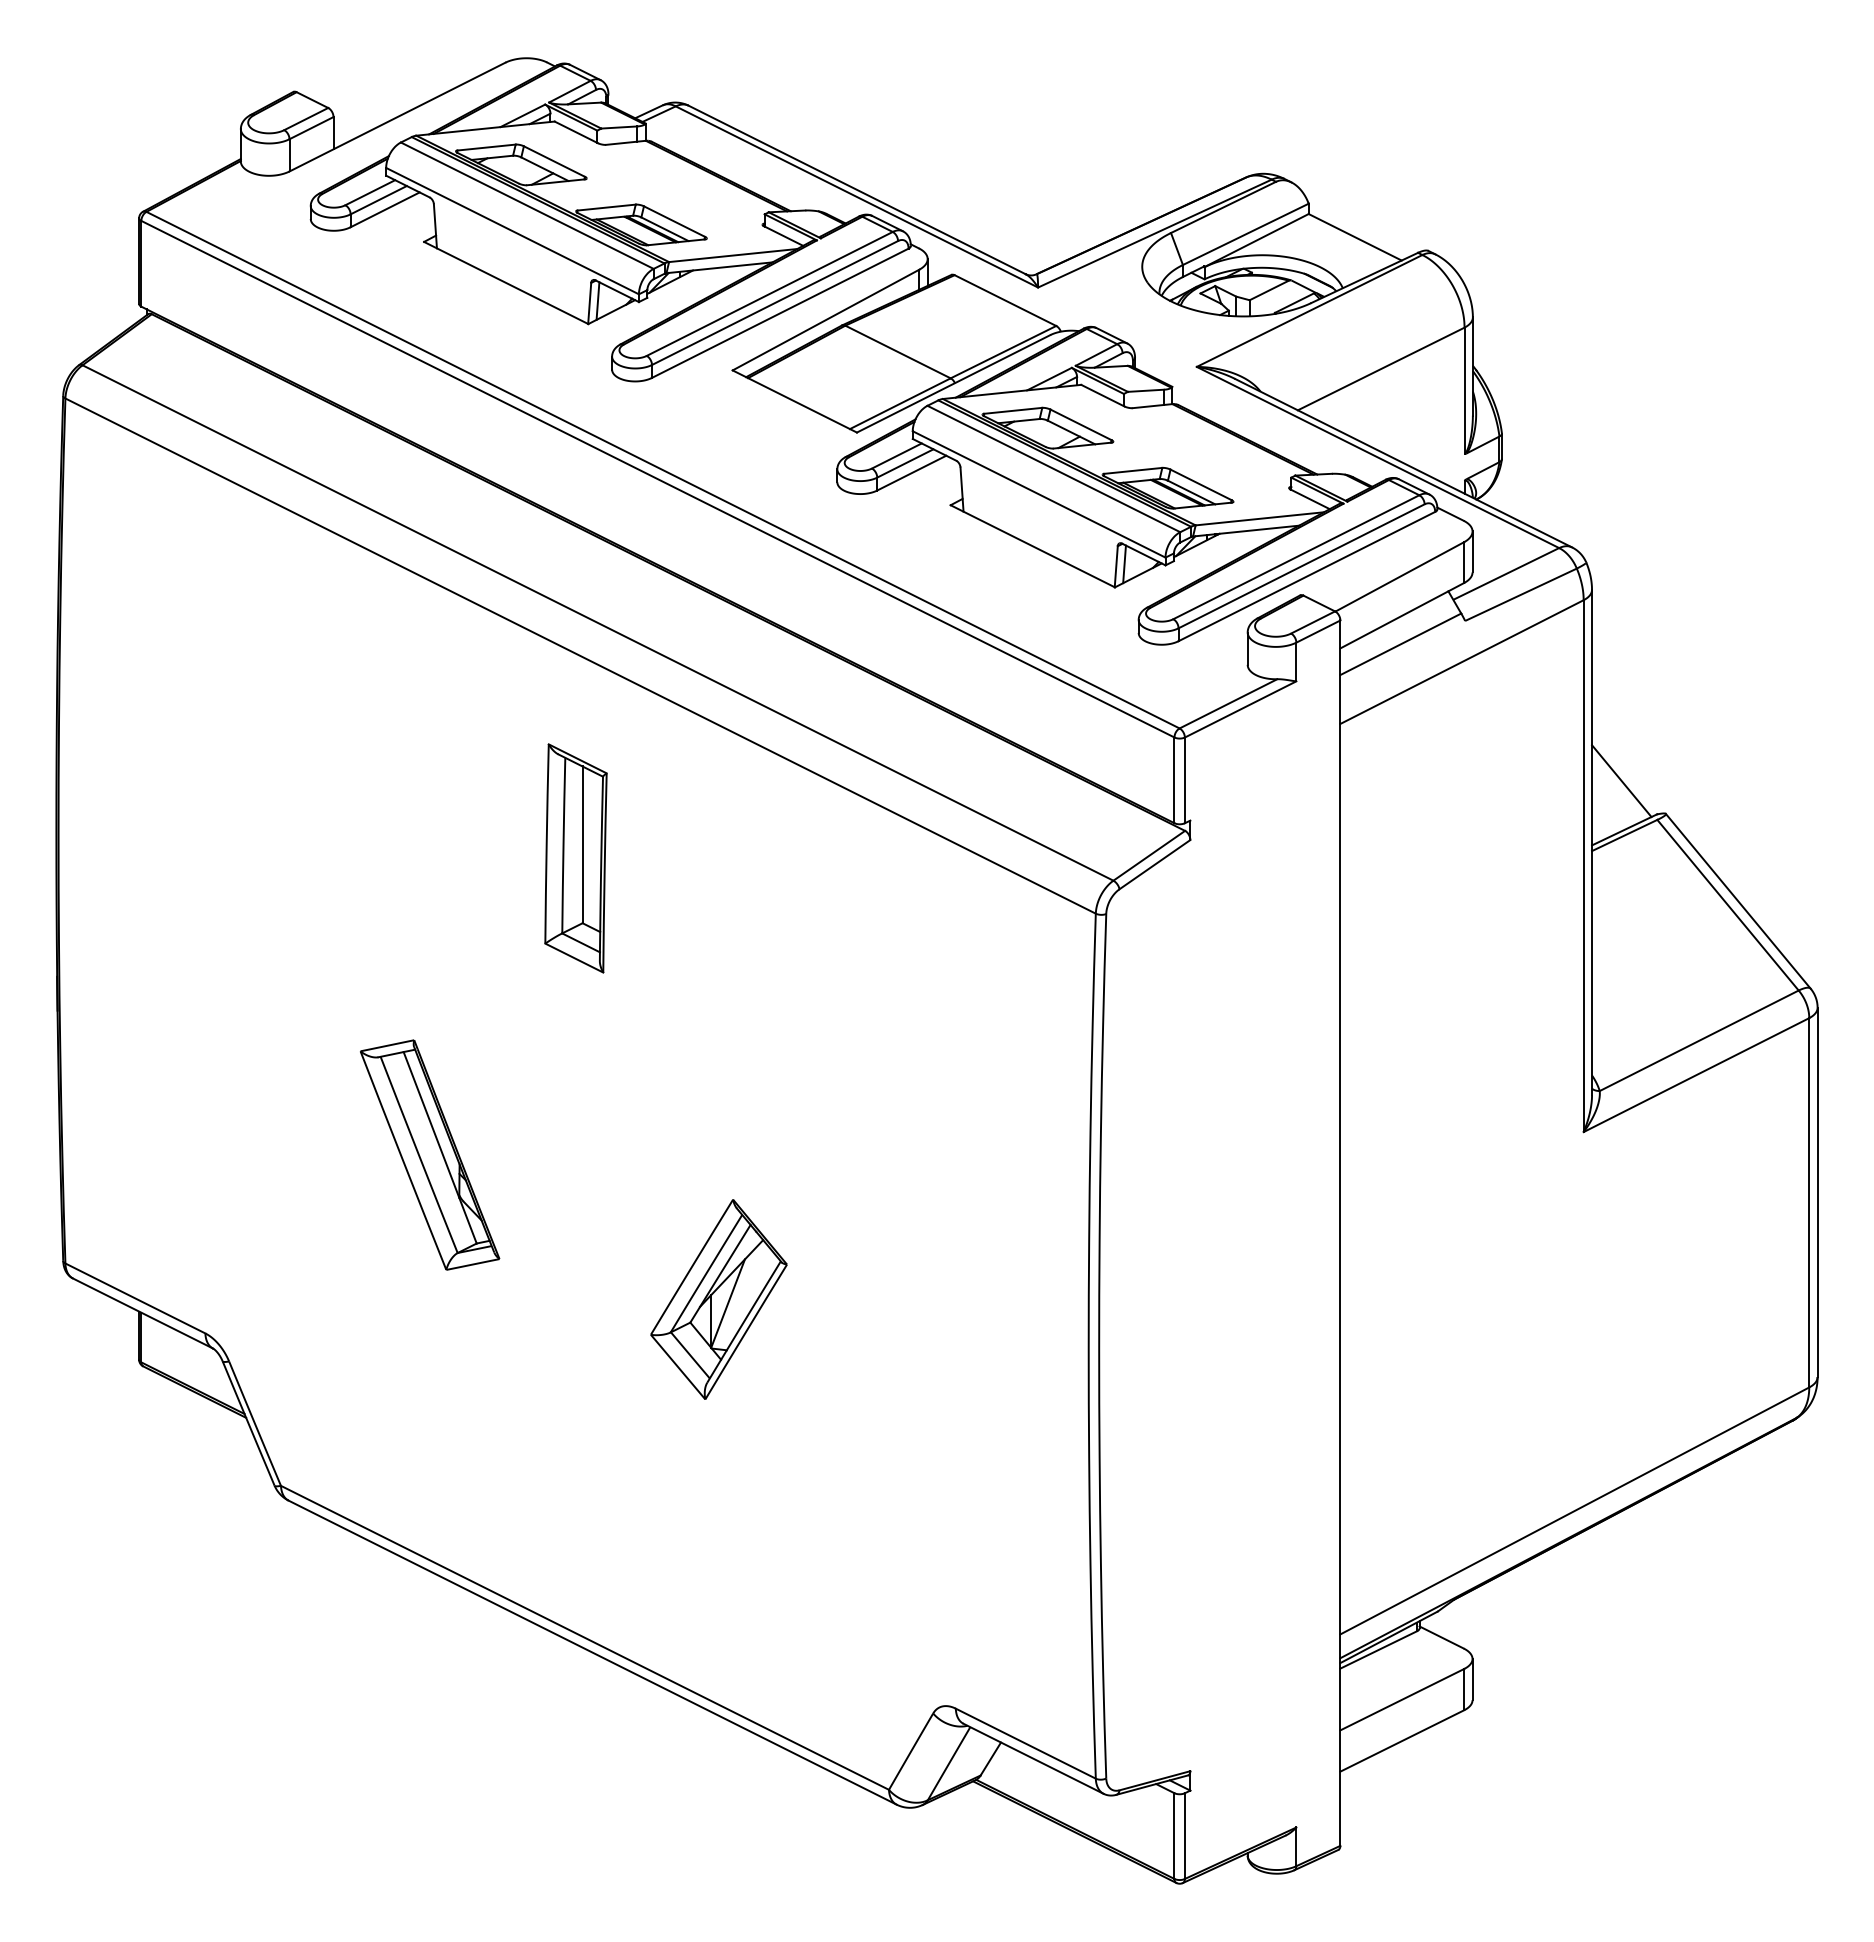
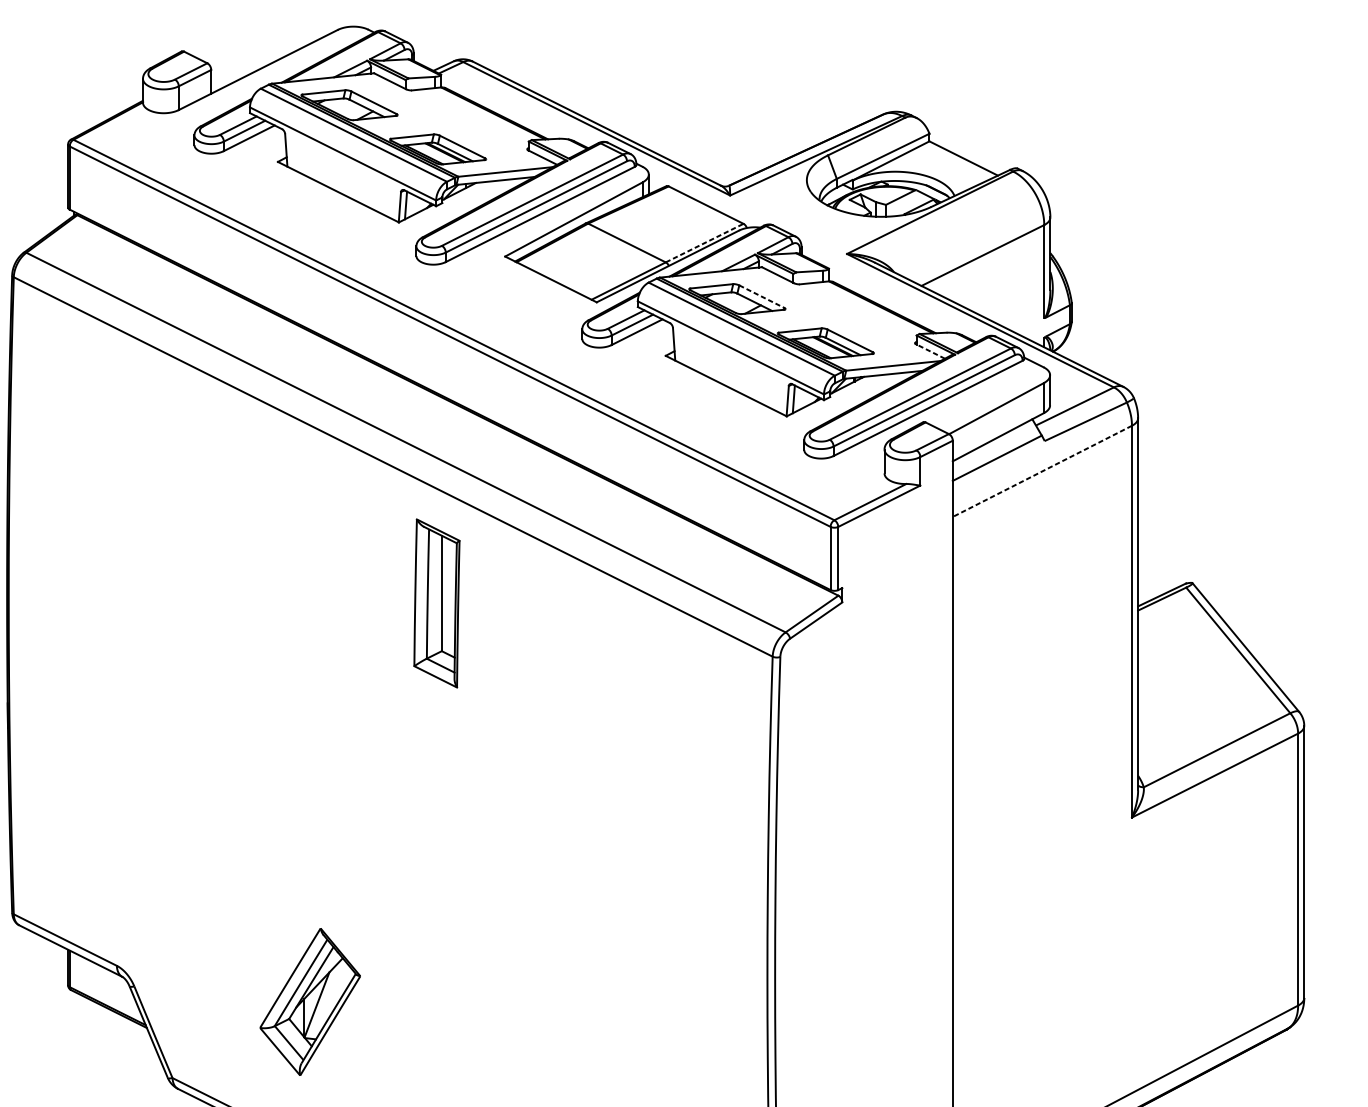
line: (1003, 352) -> (704, 243), solid -> dashed
line: (1081, 425) -> (762, 297), solid -> dashed
line: (1310, 499) -> (930, 351), solid -> dashed
line: (1461, 662) -> (1041, 471), solid -> dashed
line: (1621, 781) -> (1159, 559), removed
part: (575, 858) -> (436, 603), moved
part: (430, 1154) -> (282, 834), removed
part: (718, 1299) -> (309, 1001), moved

